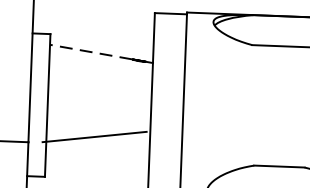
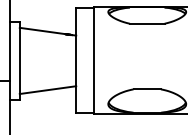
line: (91, 51) -> (42, 30), dashed -> solid
line: (93, 137) -> (47, 90), moved

